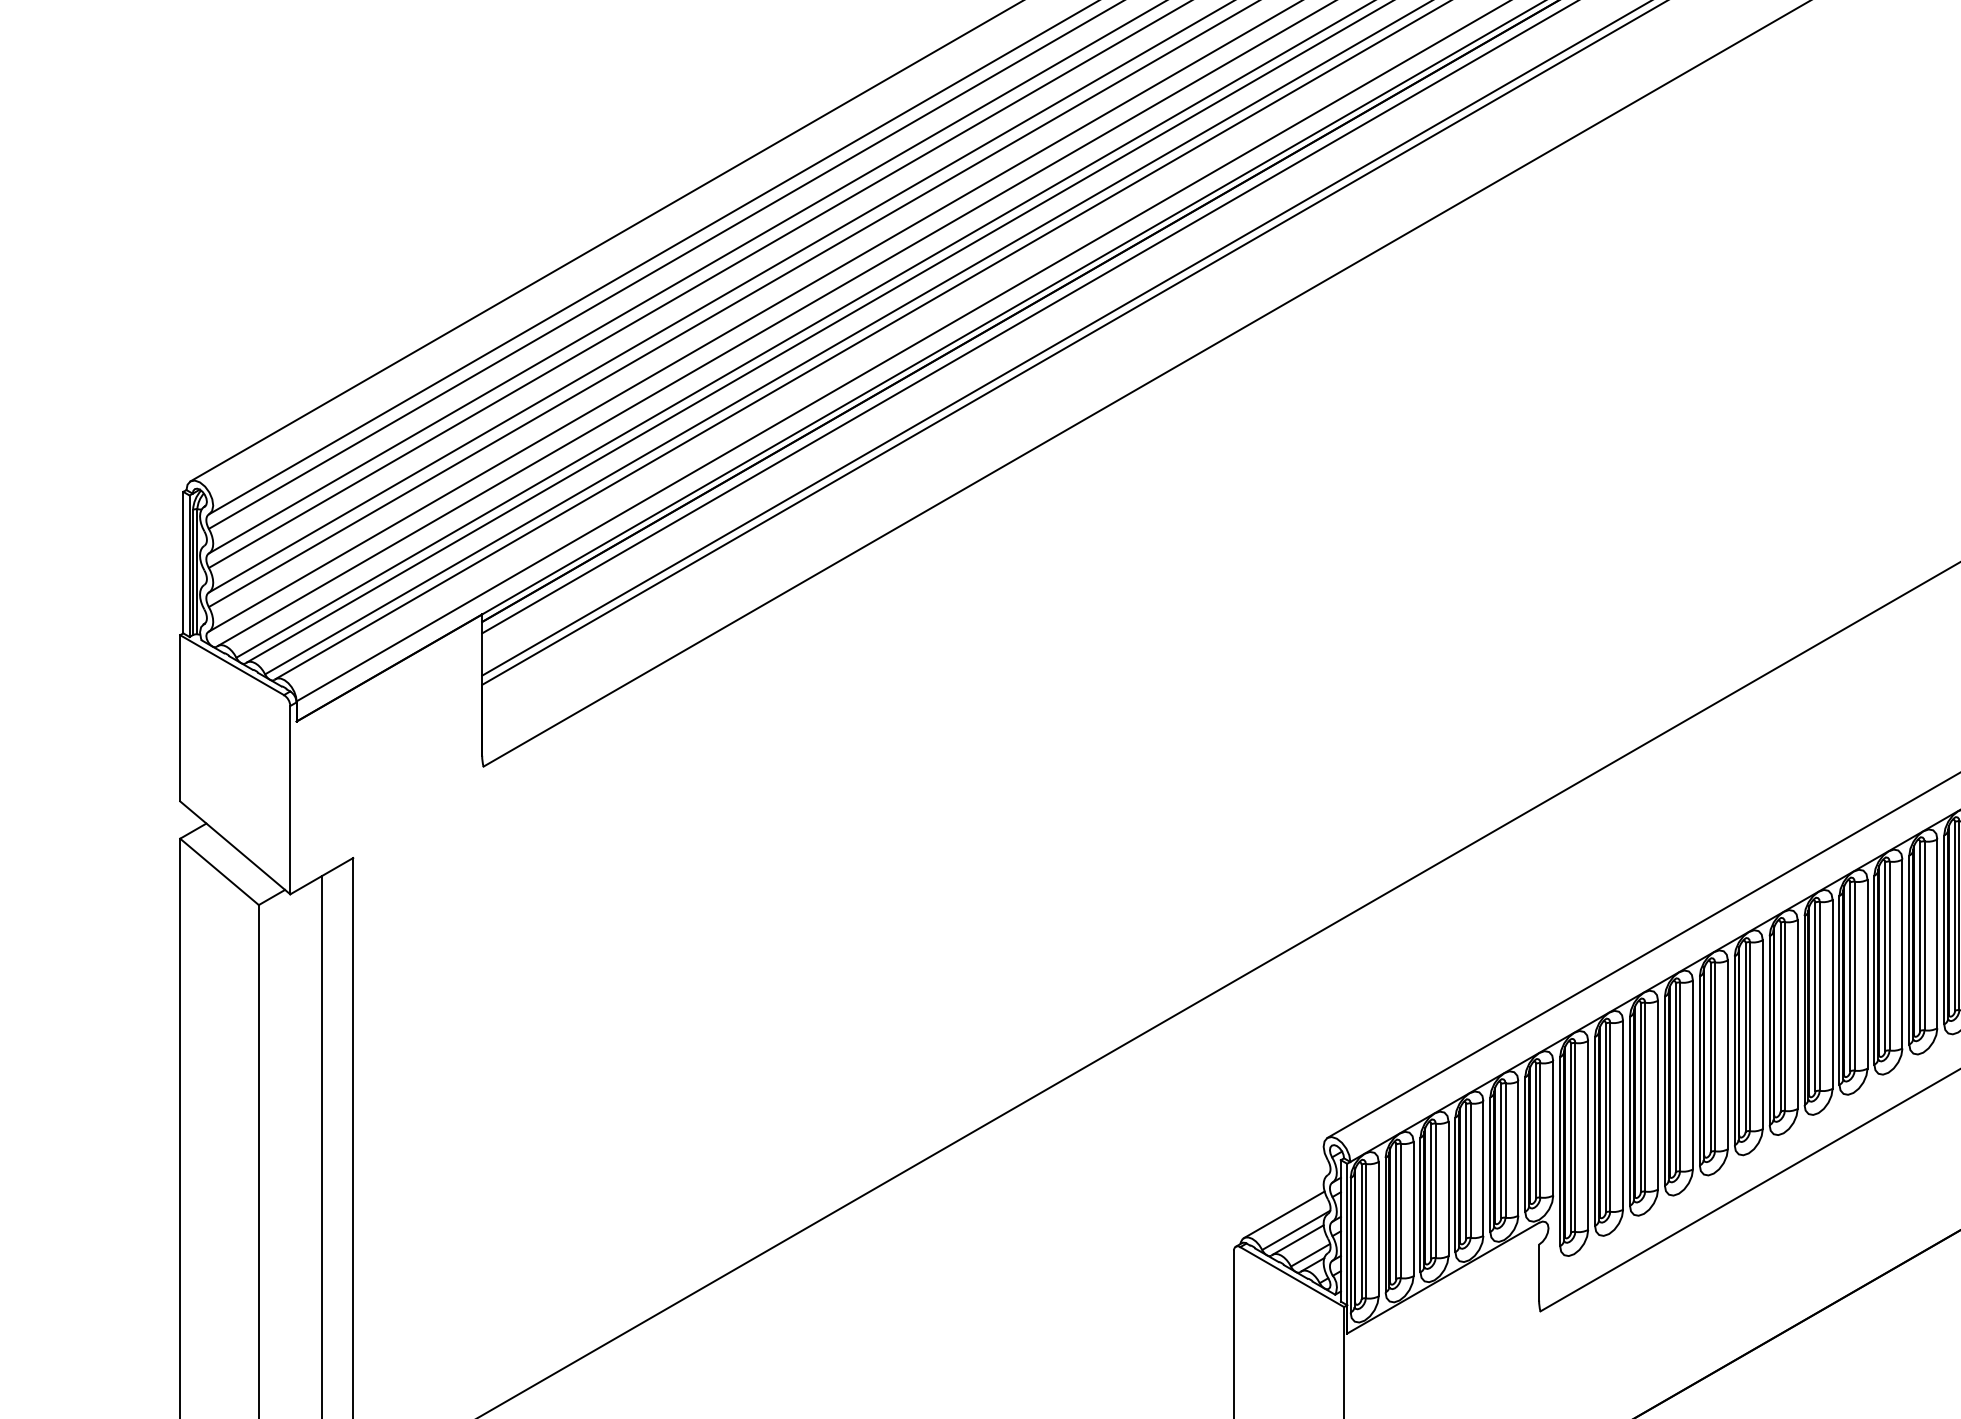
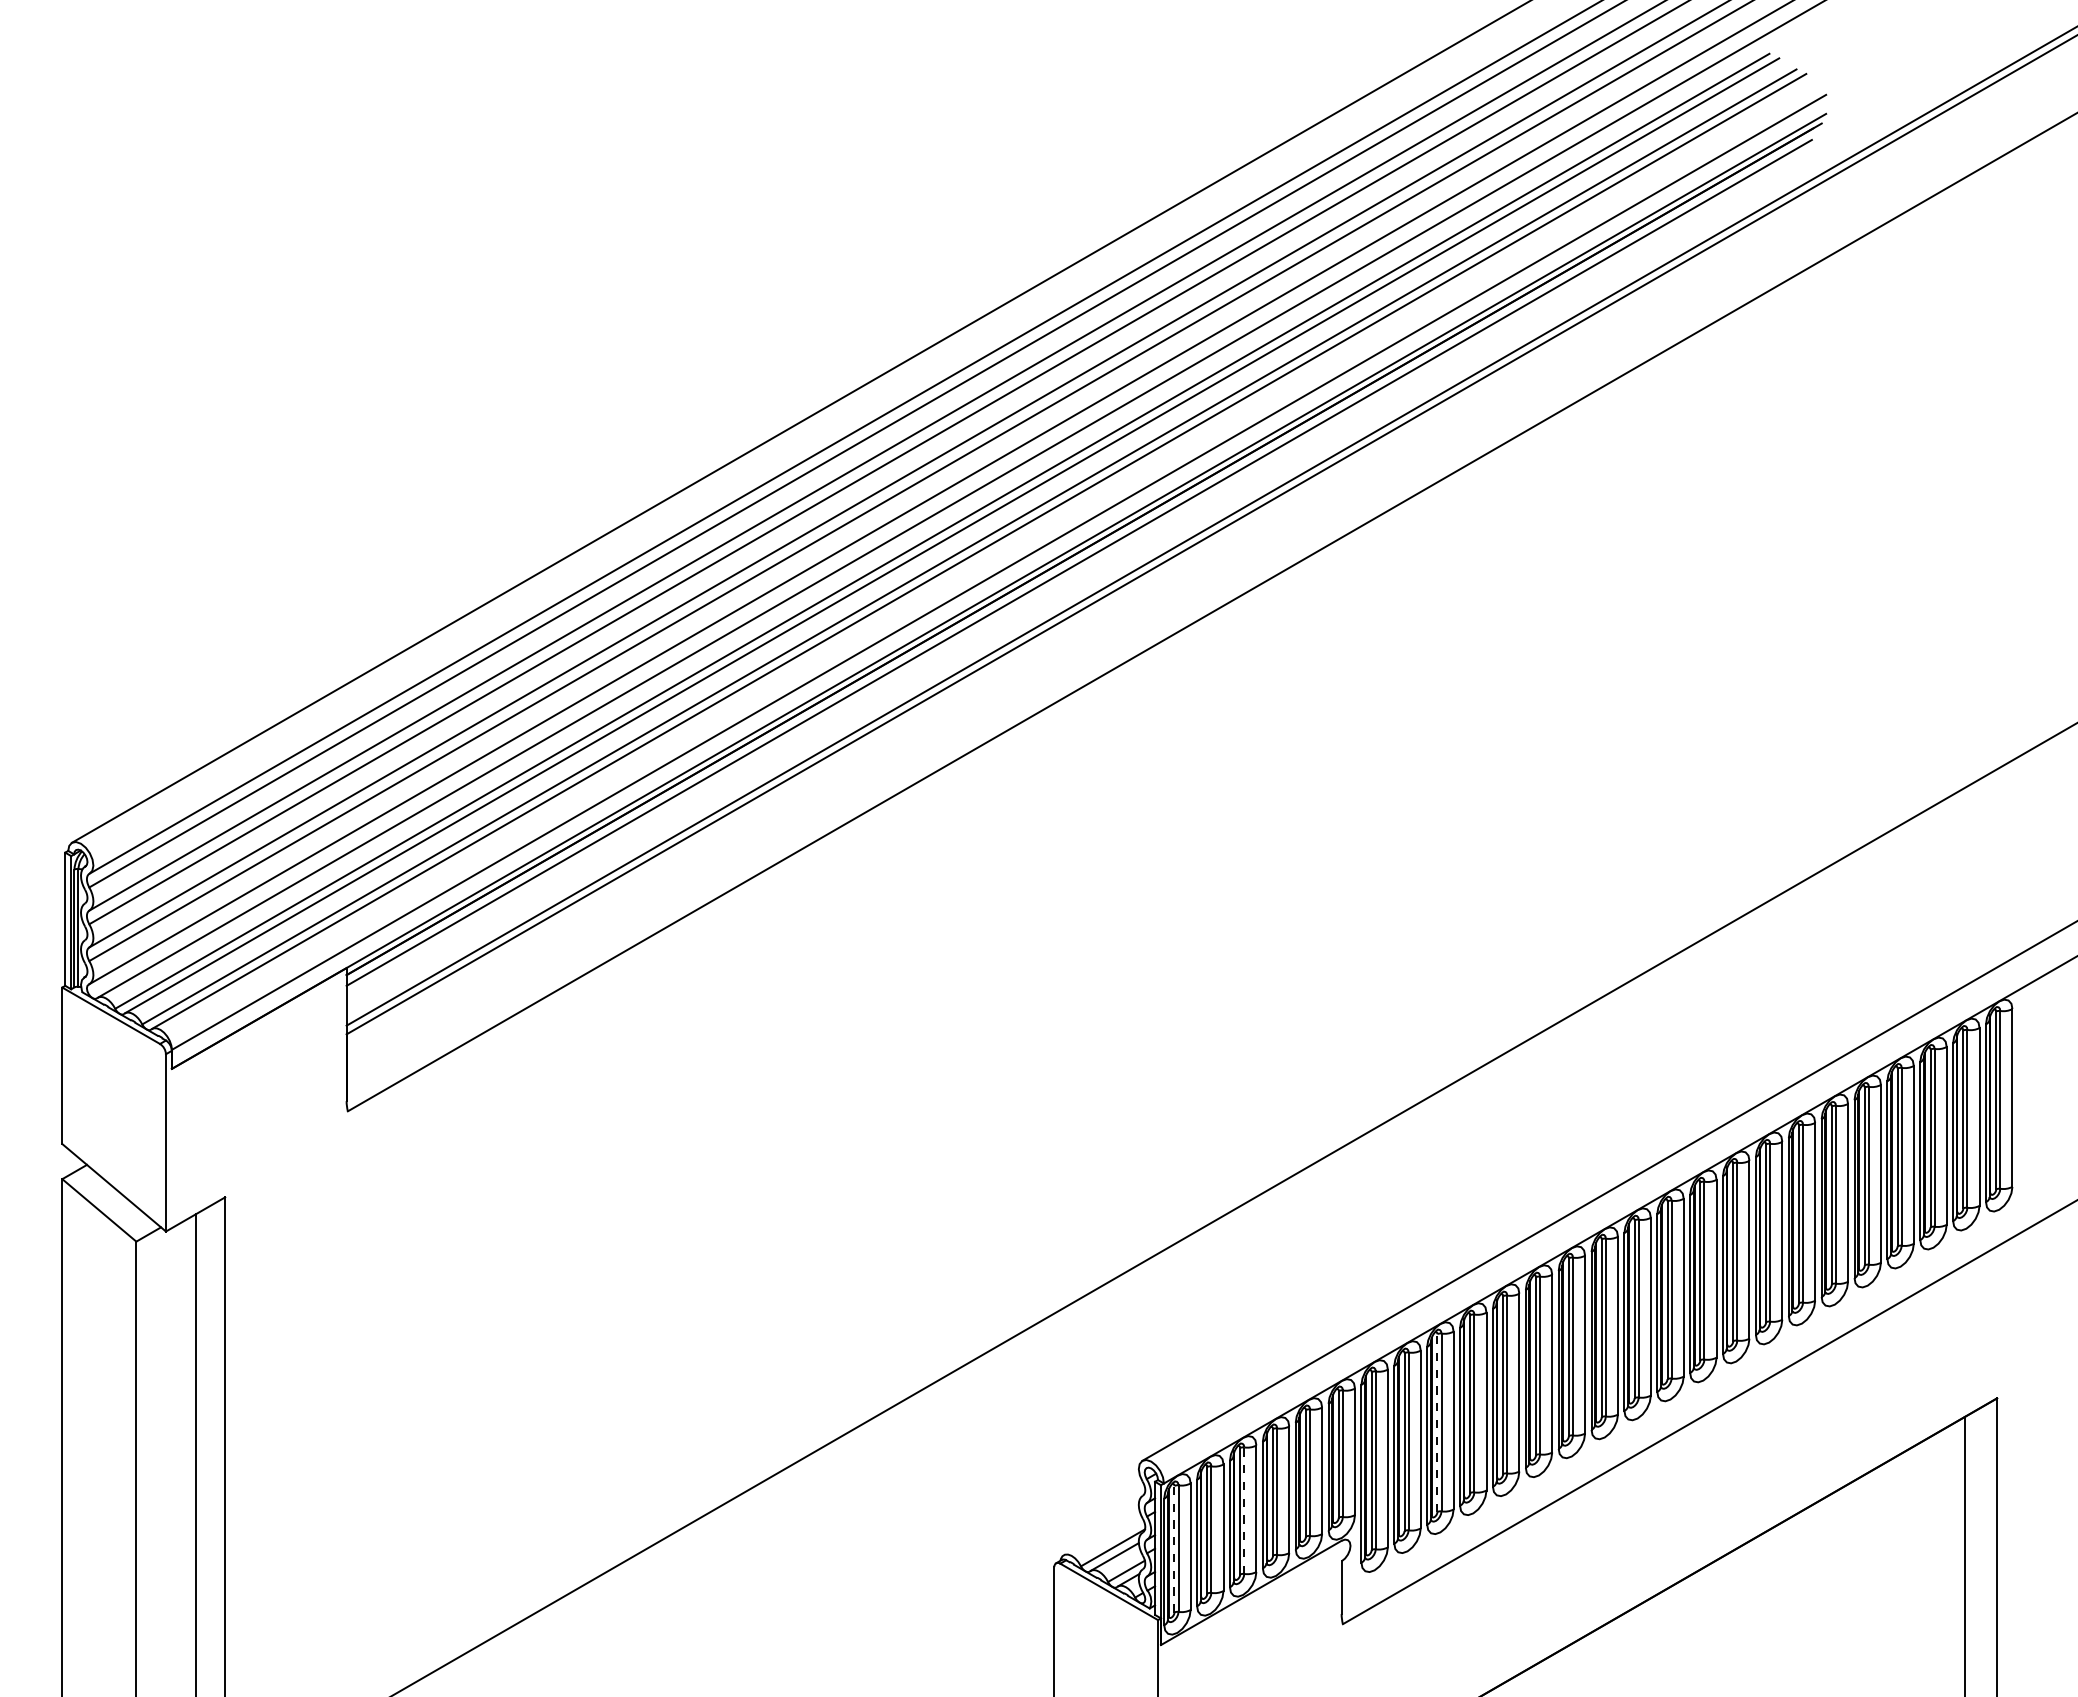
line: (1640, 1098) -> (1437, 1423), solid -> dashed
line: (1435, 1190) -> (1244, 1510), solid -> dashed
line: (1284, 1215) -> (1101, 1533), removed
line: (1361, 1231) -> (1174, 1548), solid -> dashed

